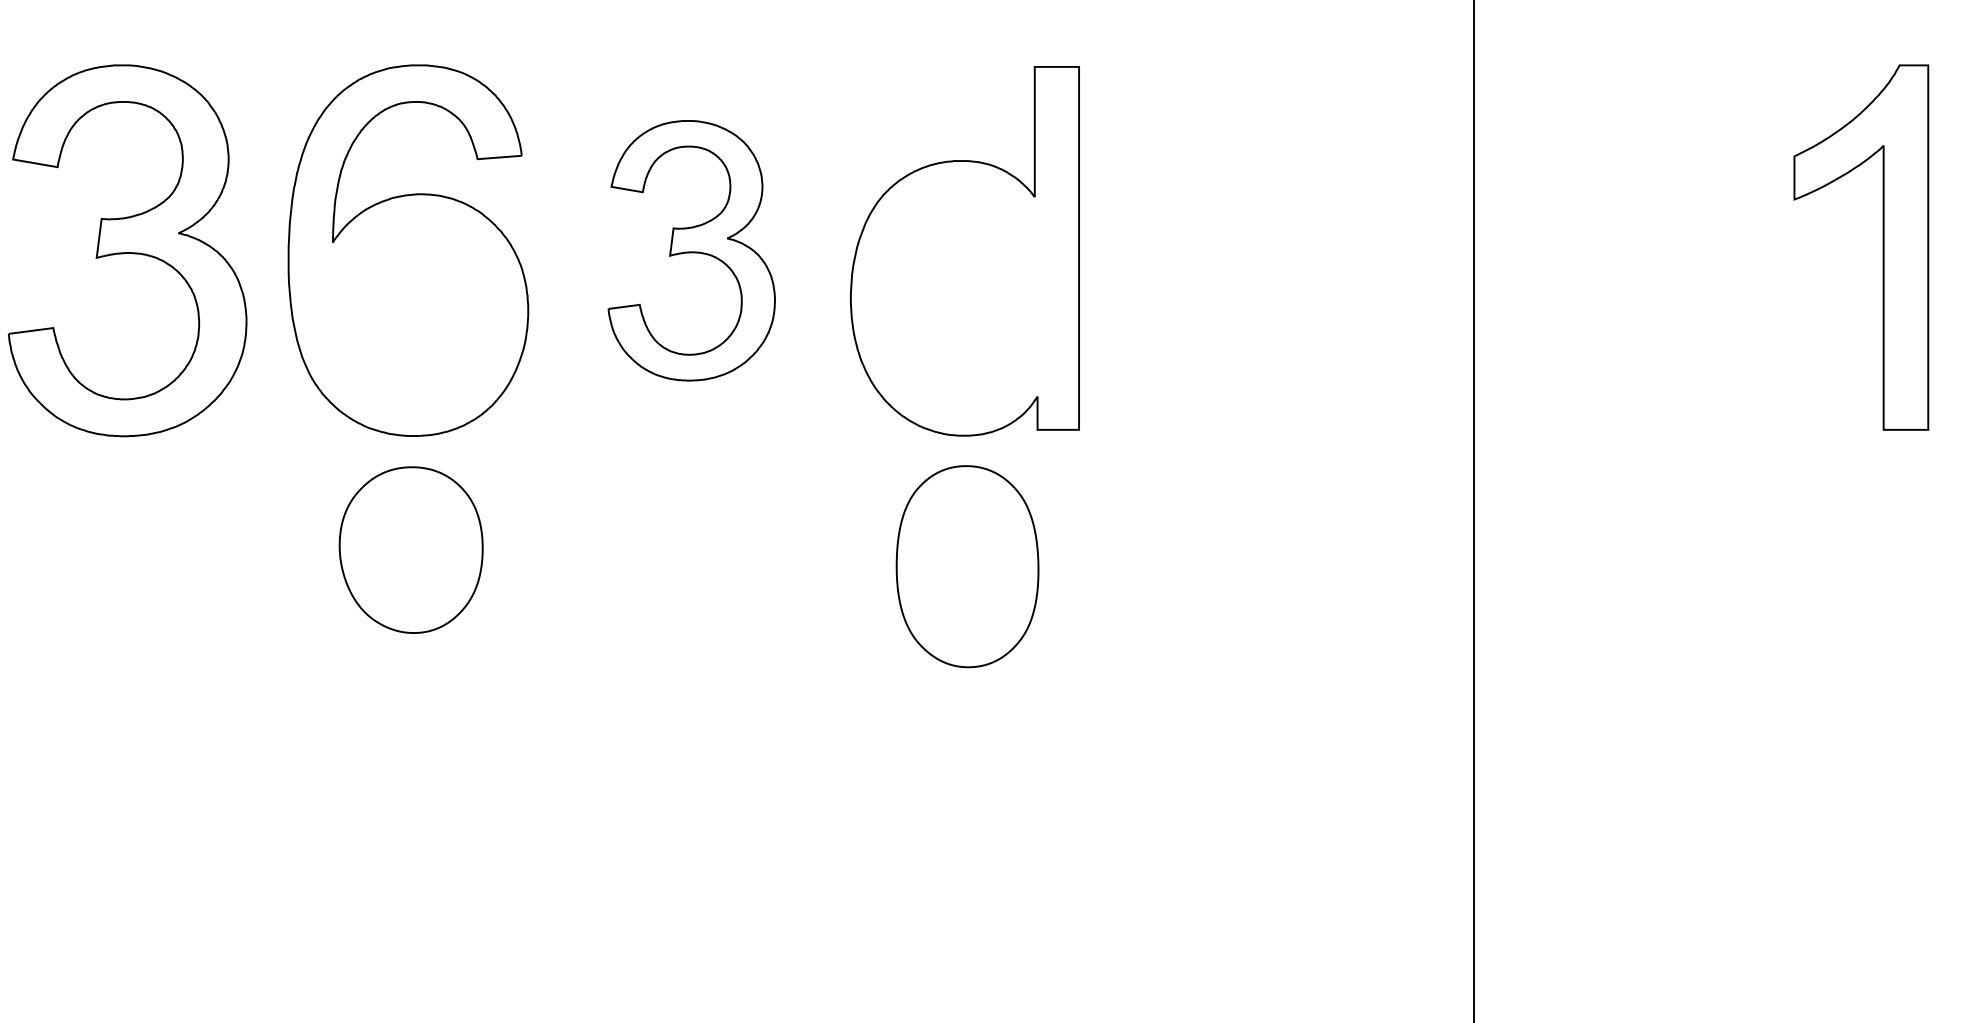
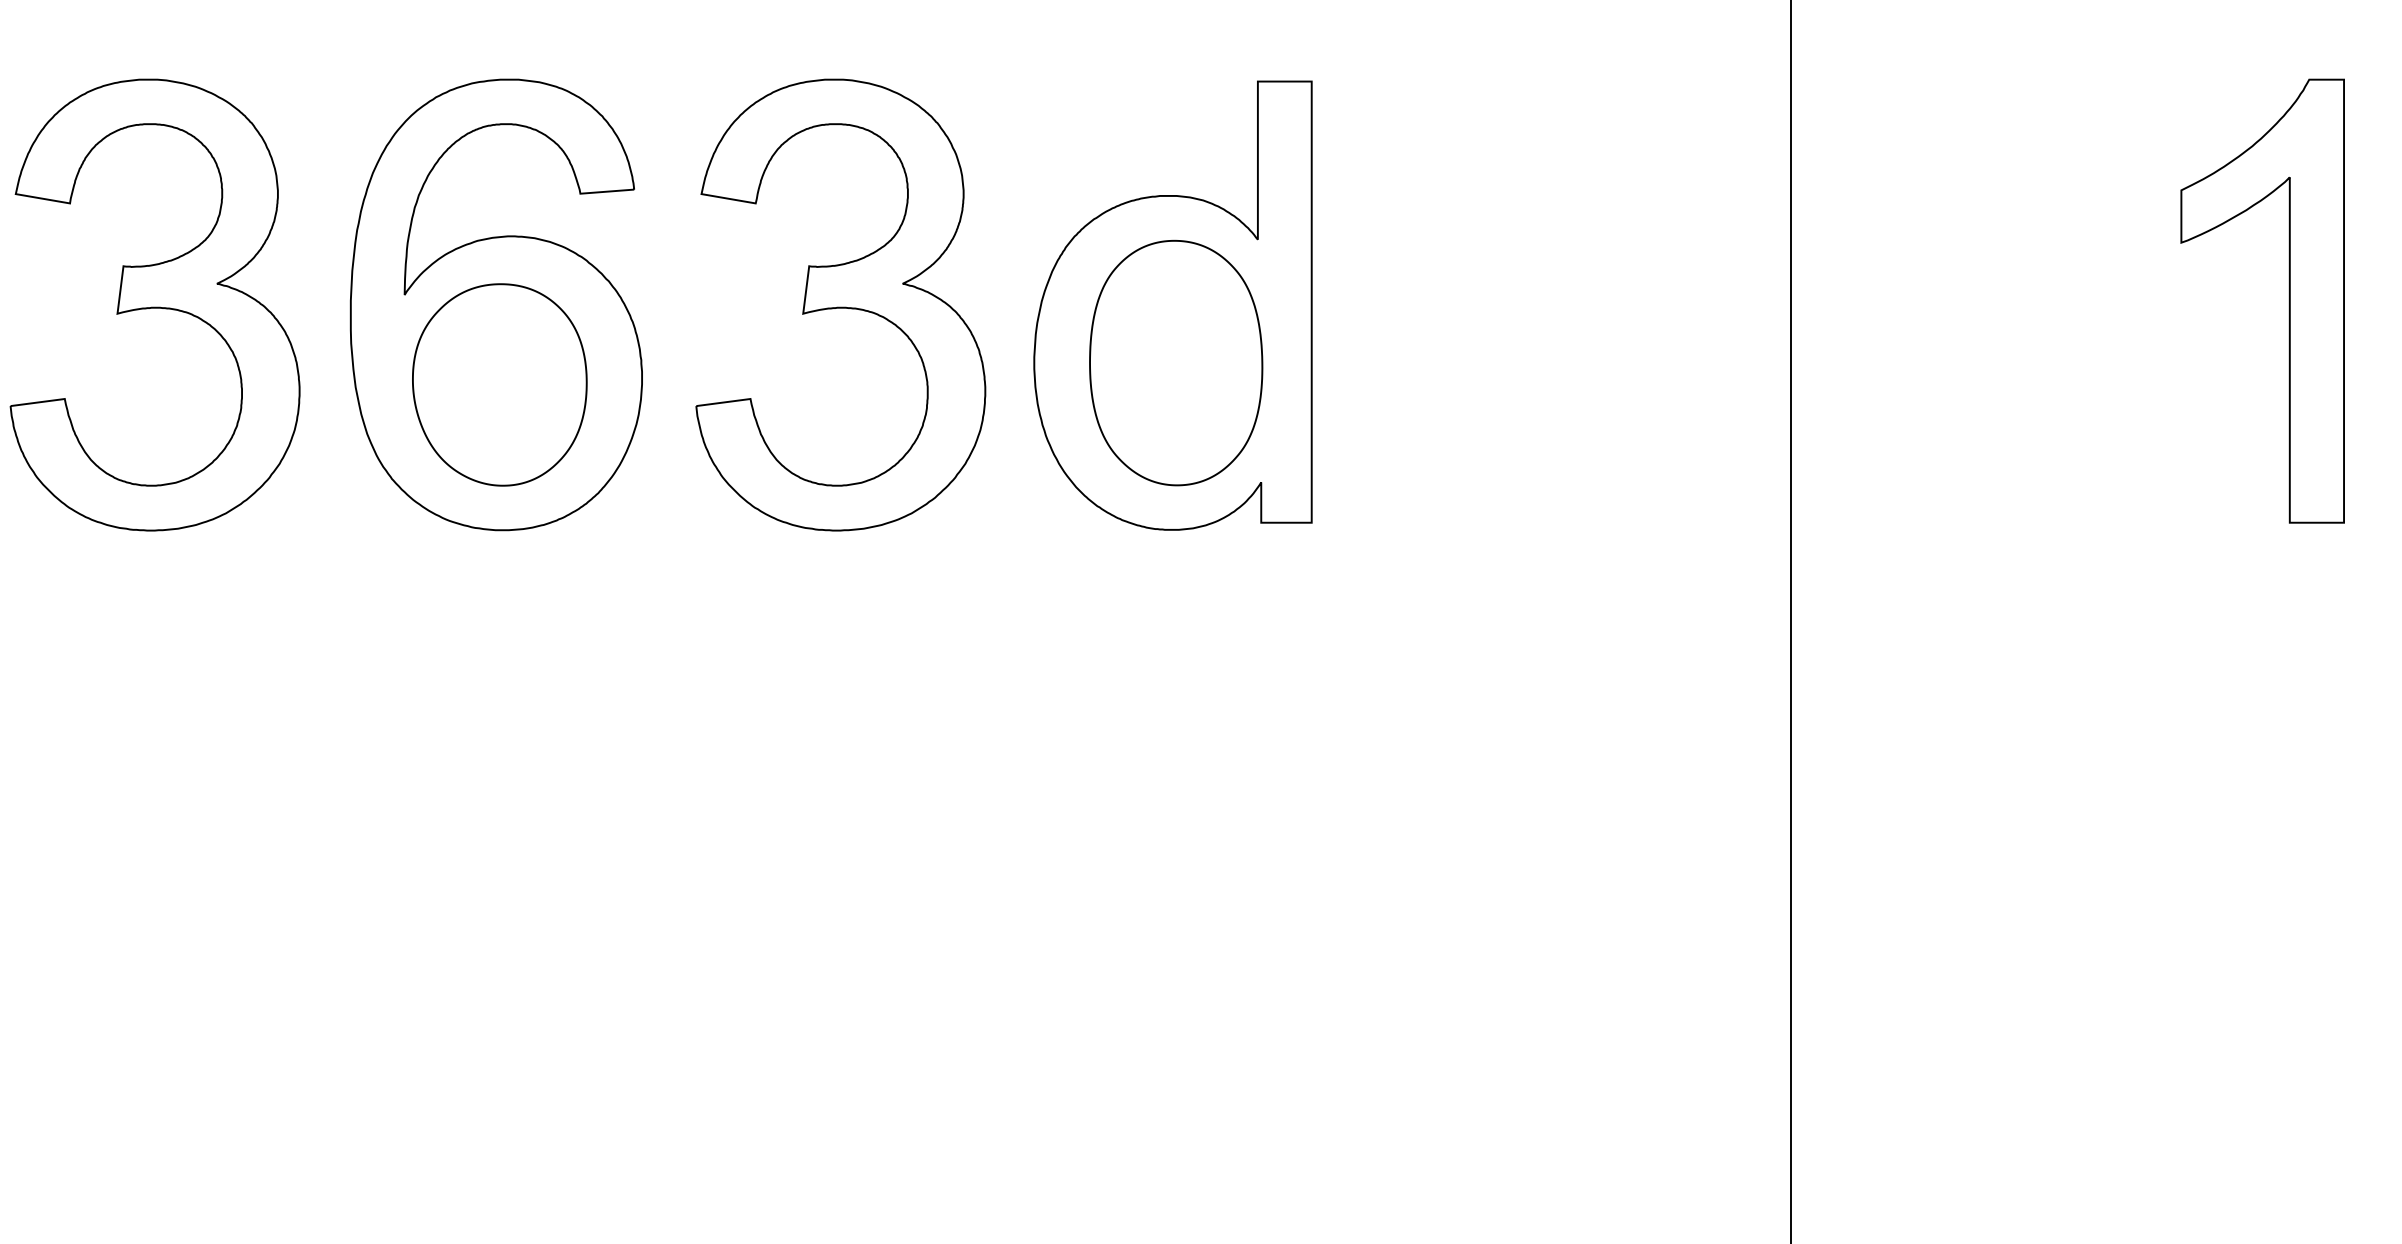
part: (691, 250) -> (840, 304), size x1.43
part: (410, 549) -> (499, 384), moved
part: (967, 566) -> (1176, 362), moved

